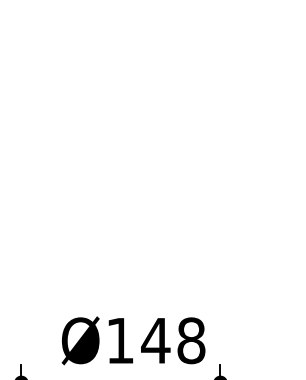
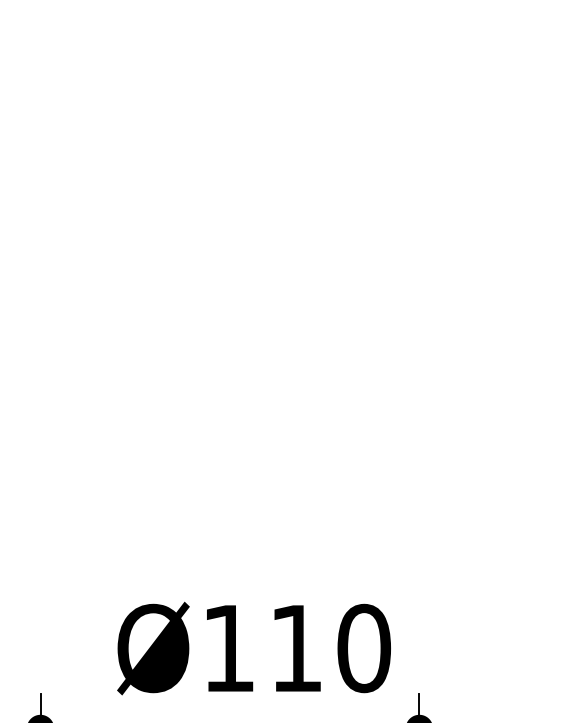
text: (173, 340) -> (330, 647), Ø148 -> Ø110

